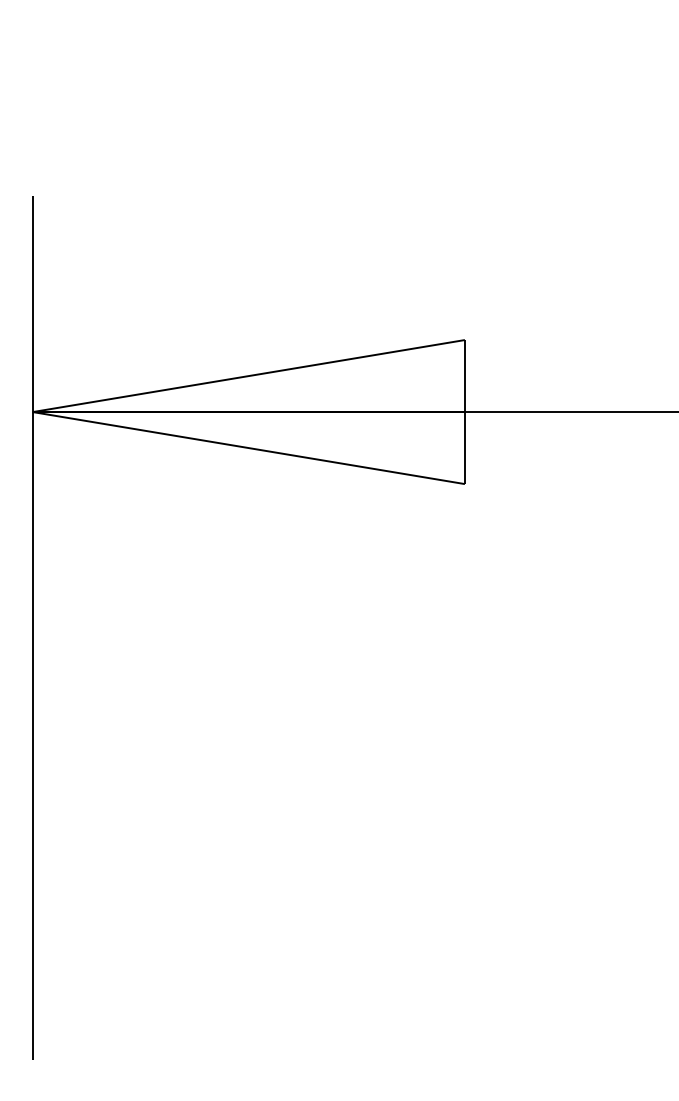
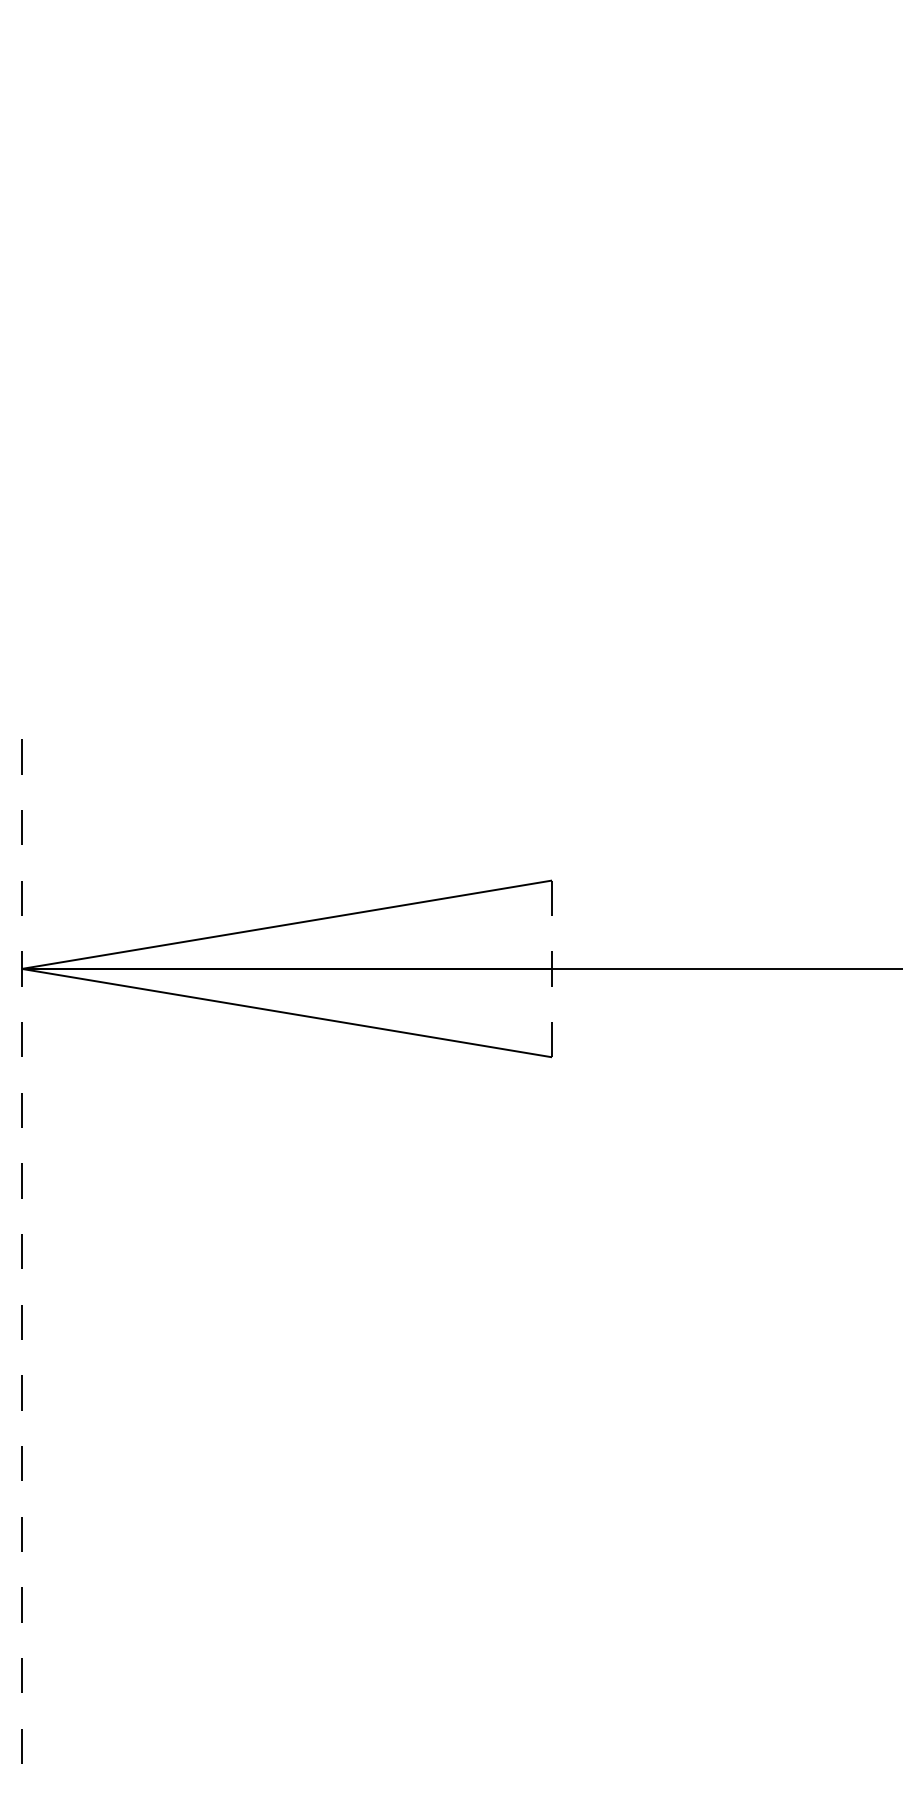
line: (465, 411) -> (552, 968), solid -> dashed
line: (32, 627) -> (21, 1233), solid -> dashed

